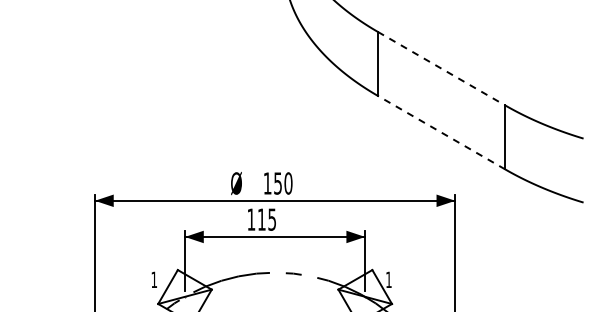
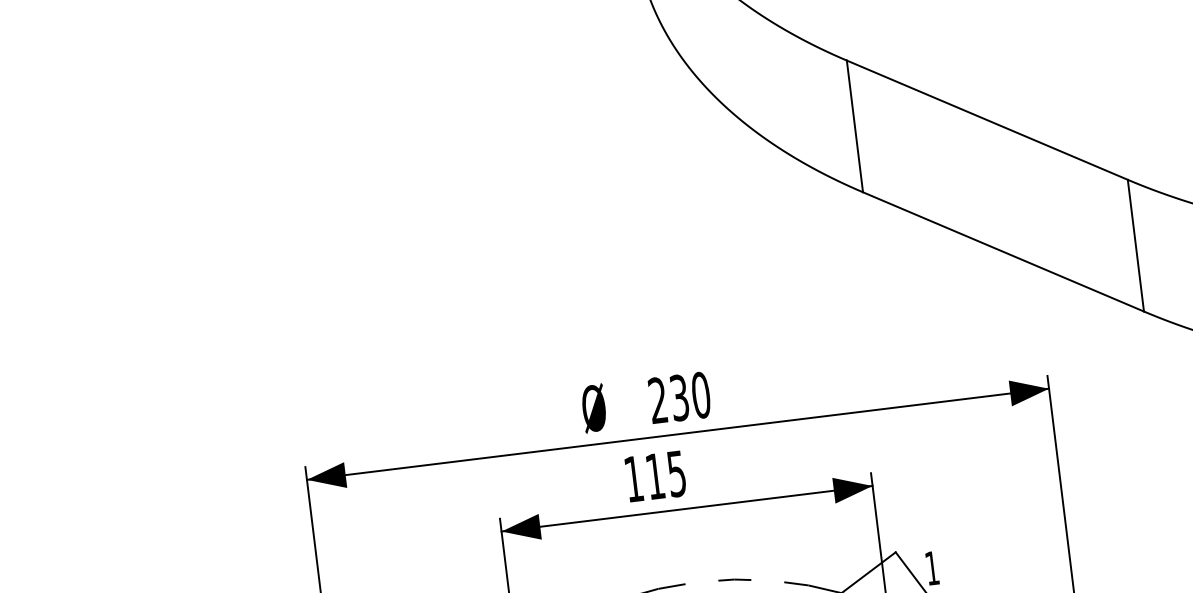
line: (441, 68) -> (987, 119), dashed -> solid
line: (441, 132) -> (1003, 251), dashed -> solid
text: (272, 183) -> (668, 399), 150 -> 230

